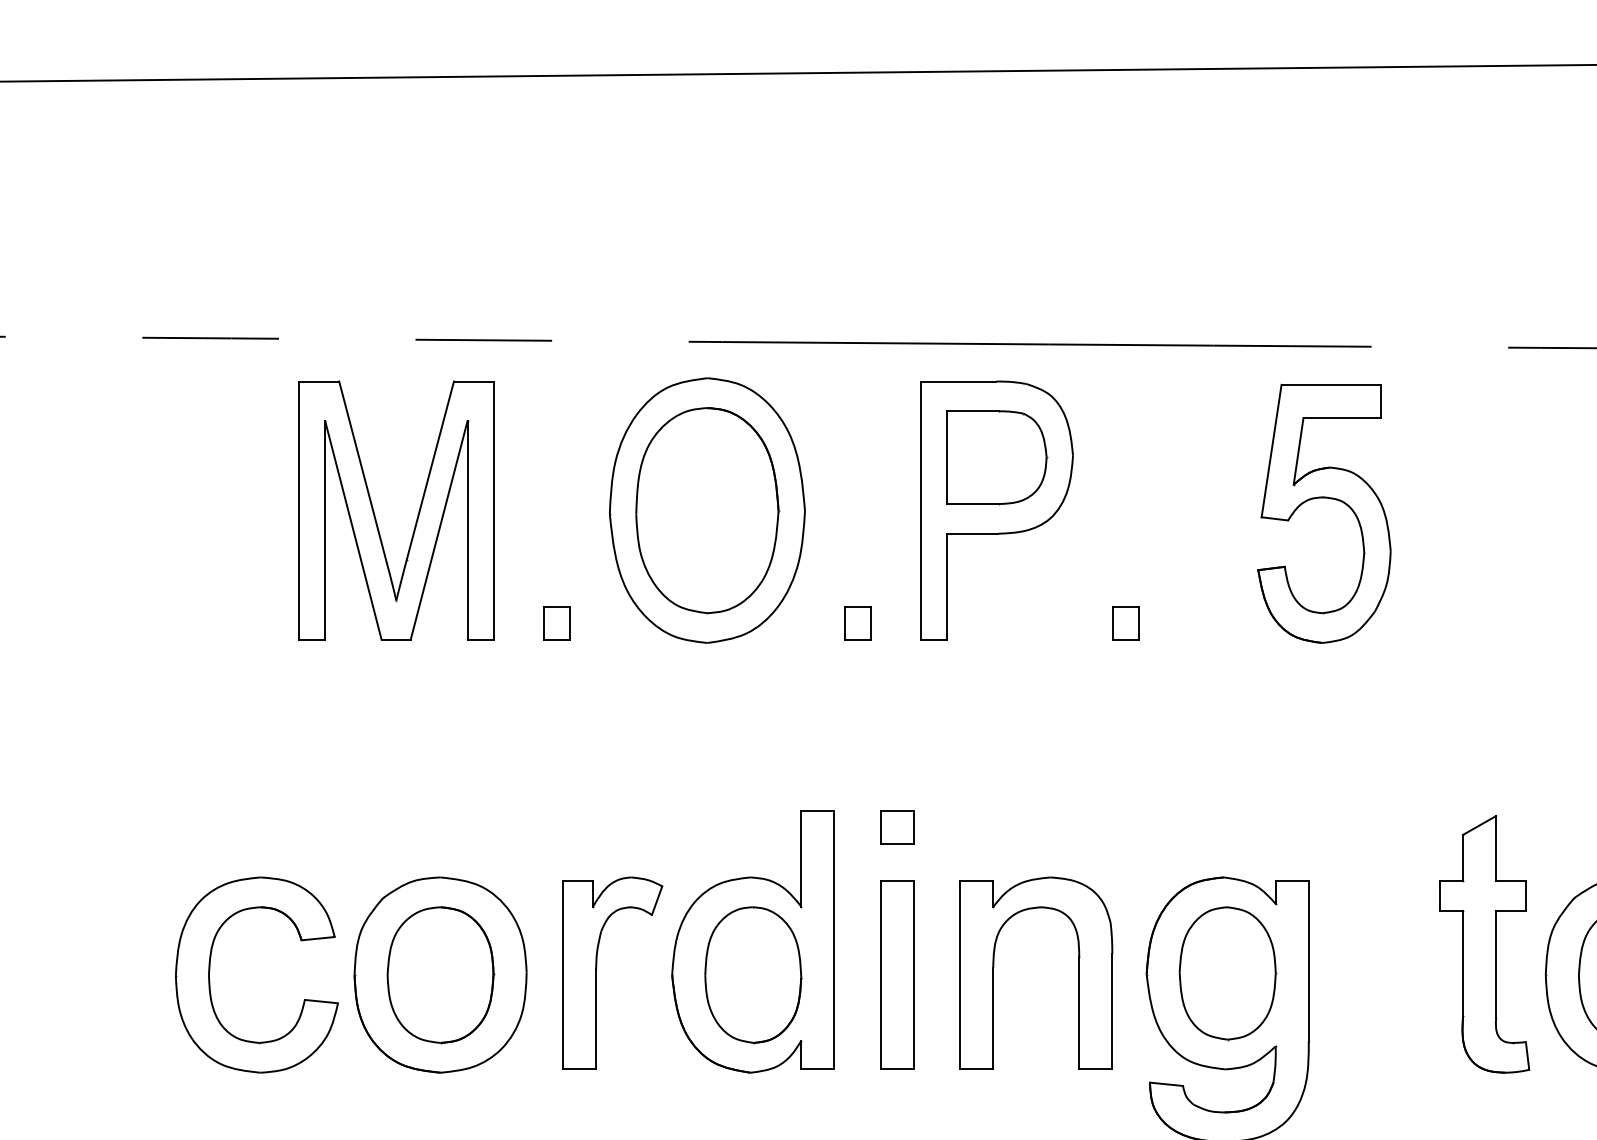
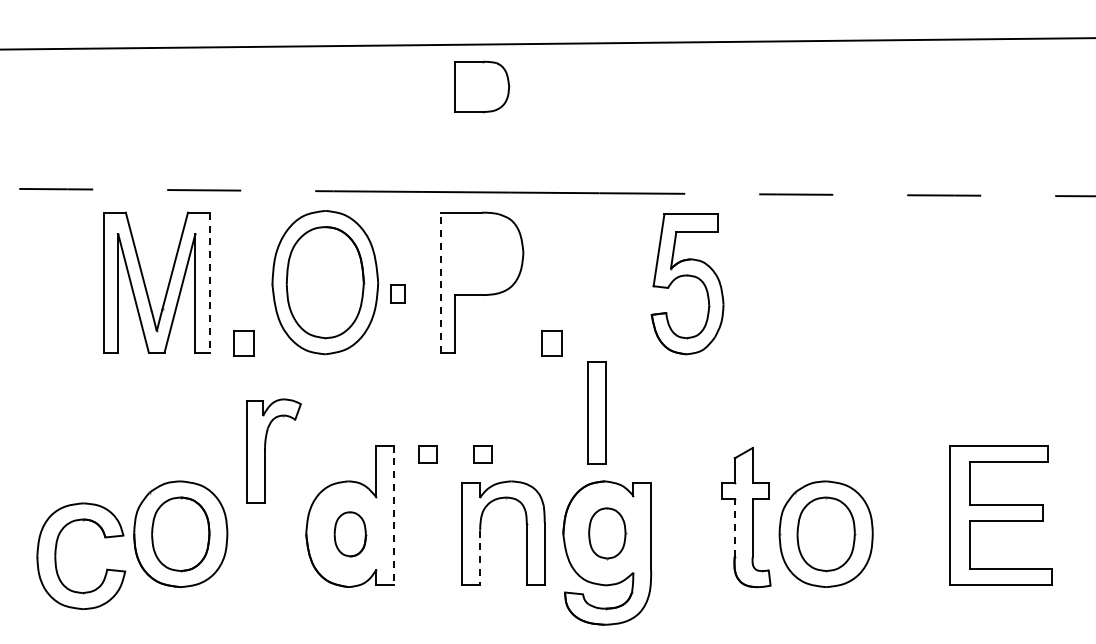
part: (997, 456) -> (482, 86), moved
part: (1324, 499) -> (687, 276), moved
line: (493, 510) -> (209, 282), solid -> dashed
line: (919, 510) -> (440, 282), solid -> dashed
part: (556, 622) -> (243, 343), size x1.4
part: (857, 622) -> (397, 293), moved
part: (1124, 622) -> (551, 343), size x1.4
part: (997, 827) -> (482, 454), added
line: (835, 940) -> (394, 515), solid -> dashed
line: (1462, 962) -> (734, 527), solid -> dashed
part: (596, 971) -> (265, 450), moved
part: (211, 973) -> (56, 555), moved
part: (895, 973) -> (596, 412), moved
part: (1228, 973) -> (607, 533), size x0.7
part: (753, 975) -> (350, 534), size x0.6
line: (993, 1019) -> (480, 558), solid -> dashed

